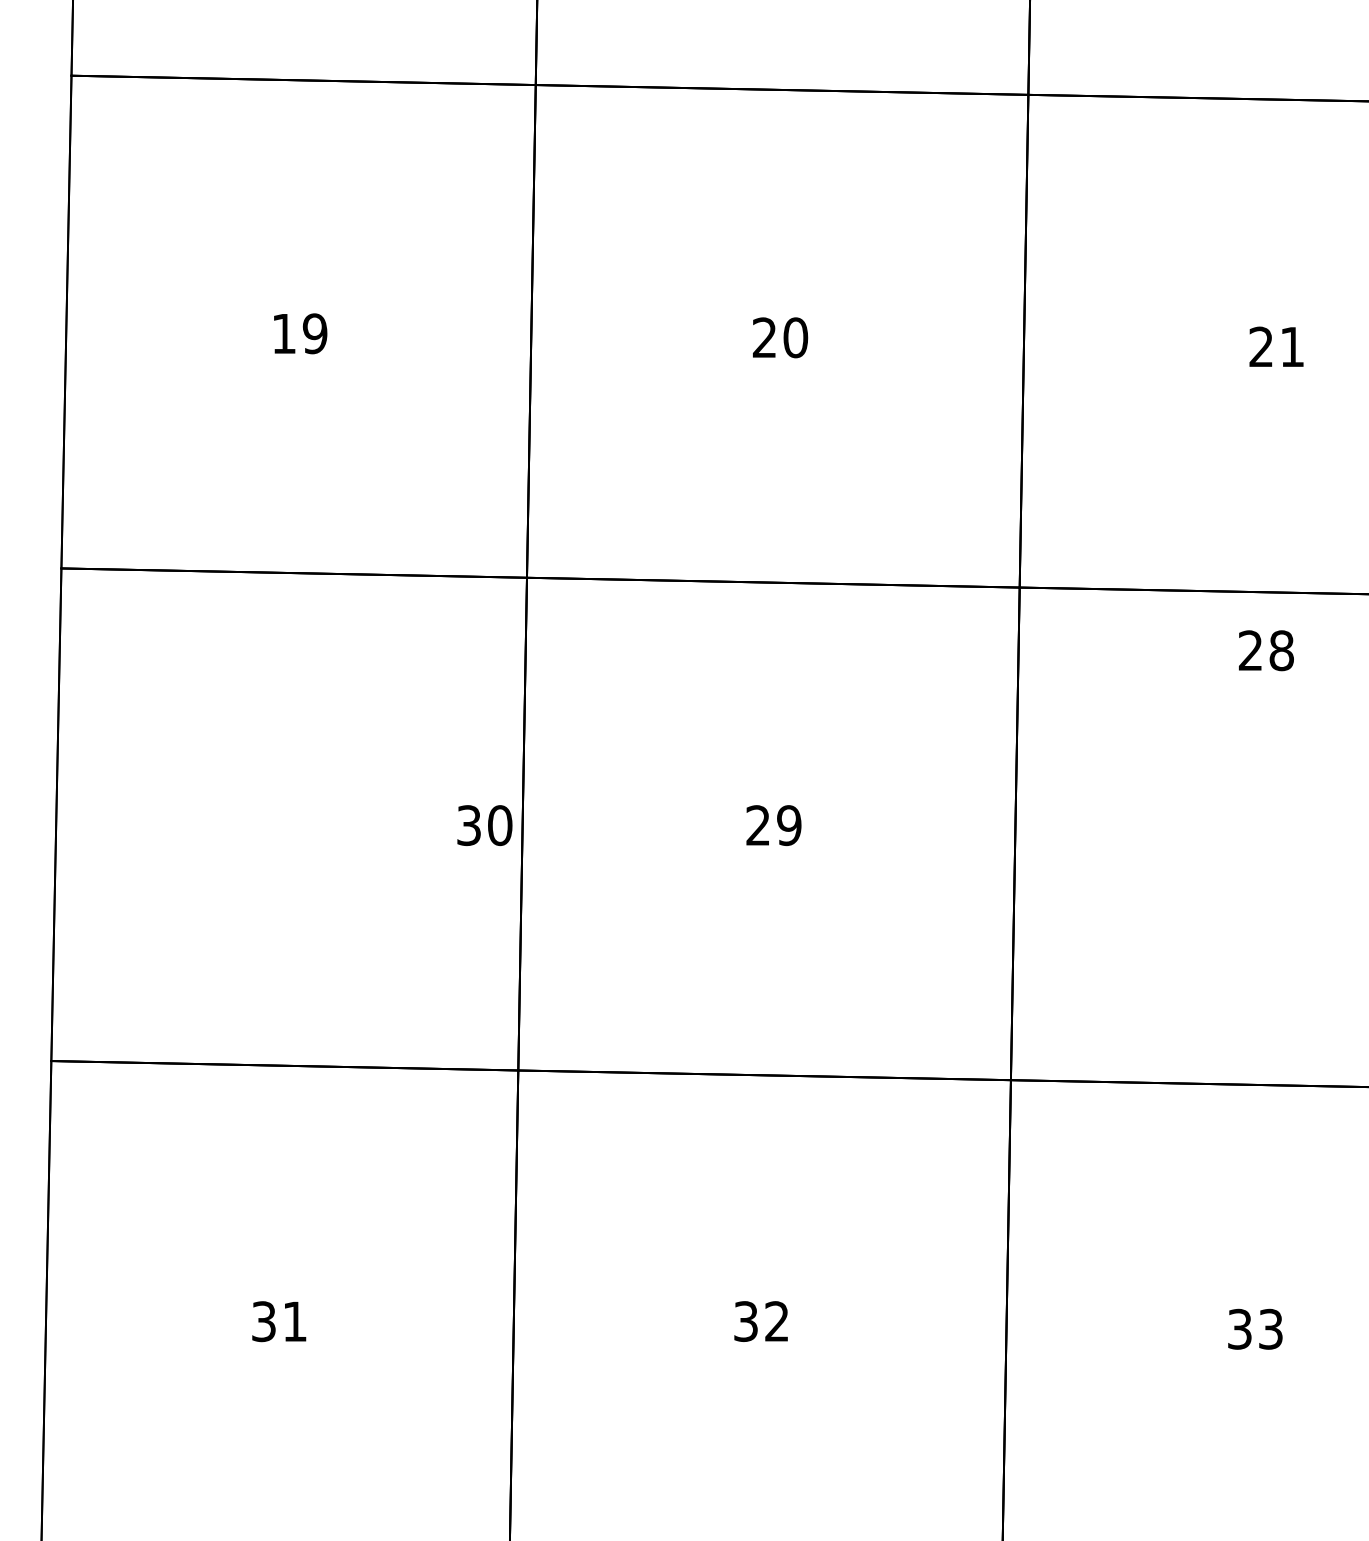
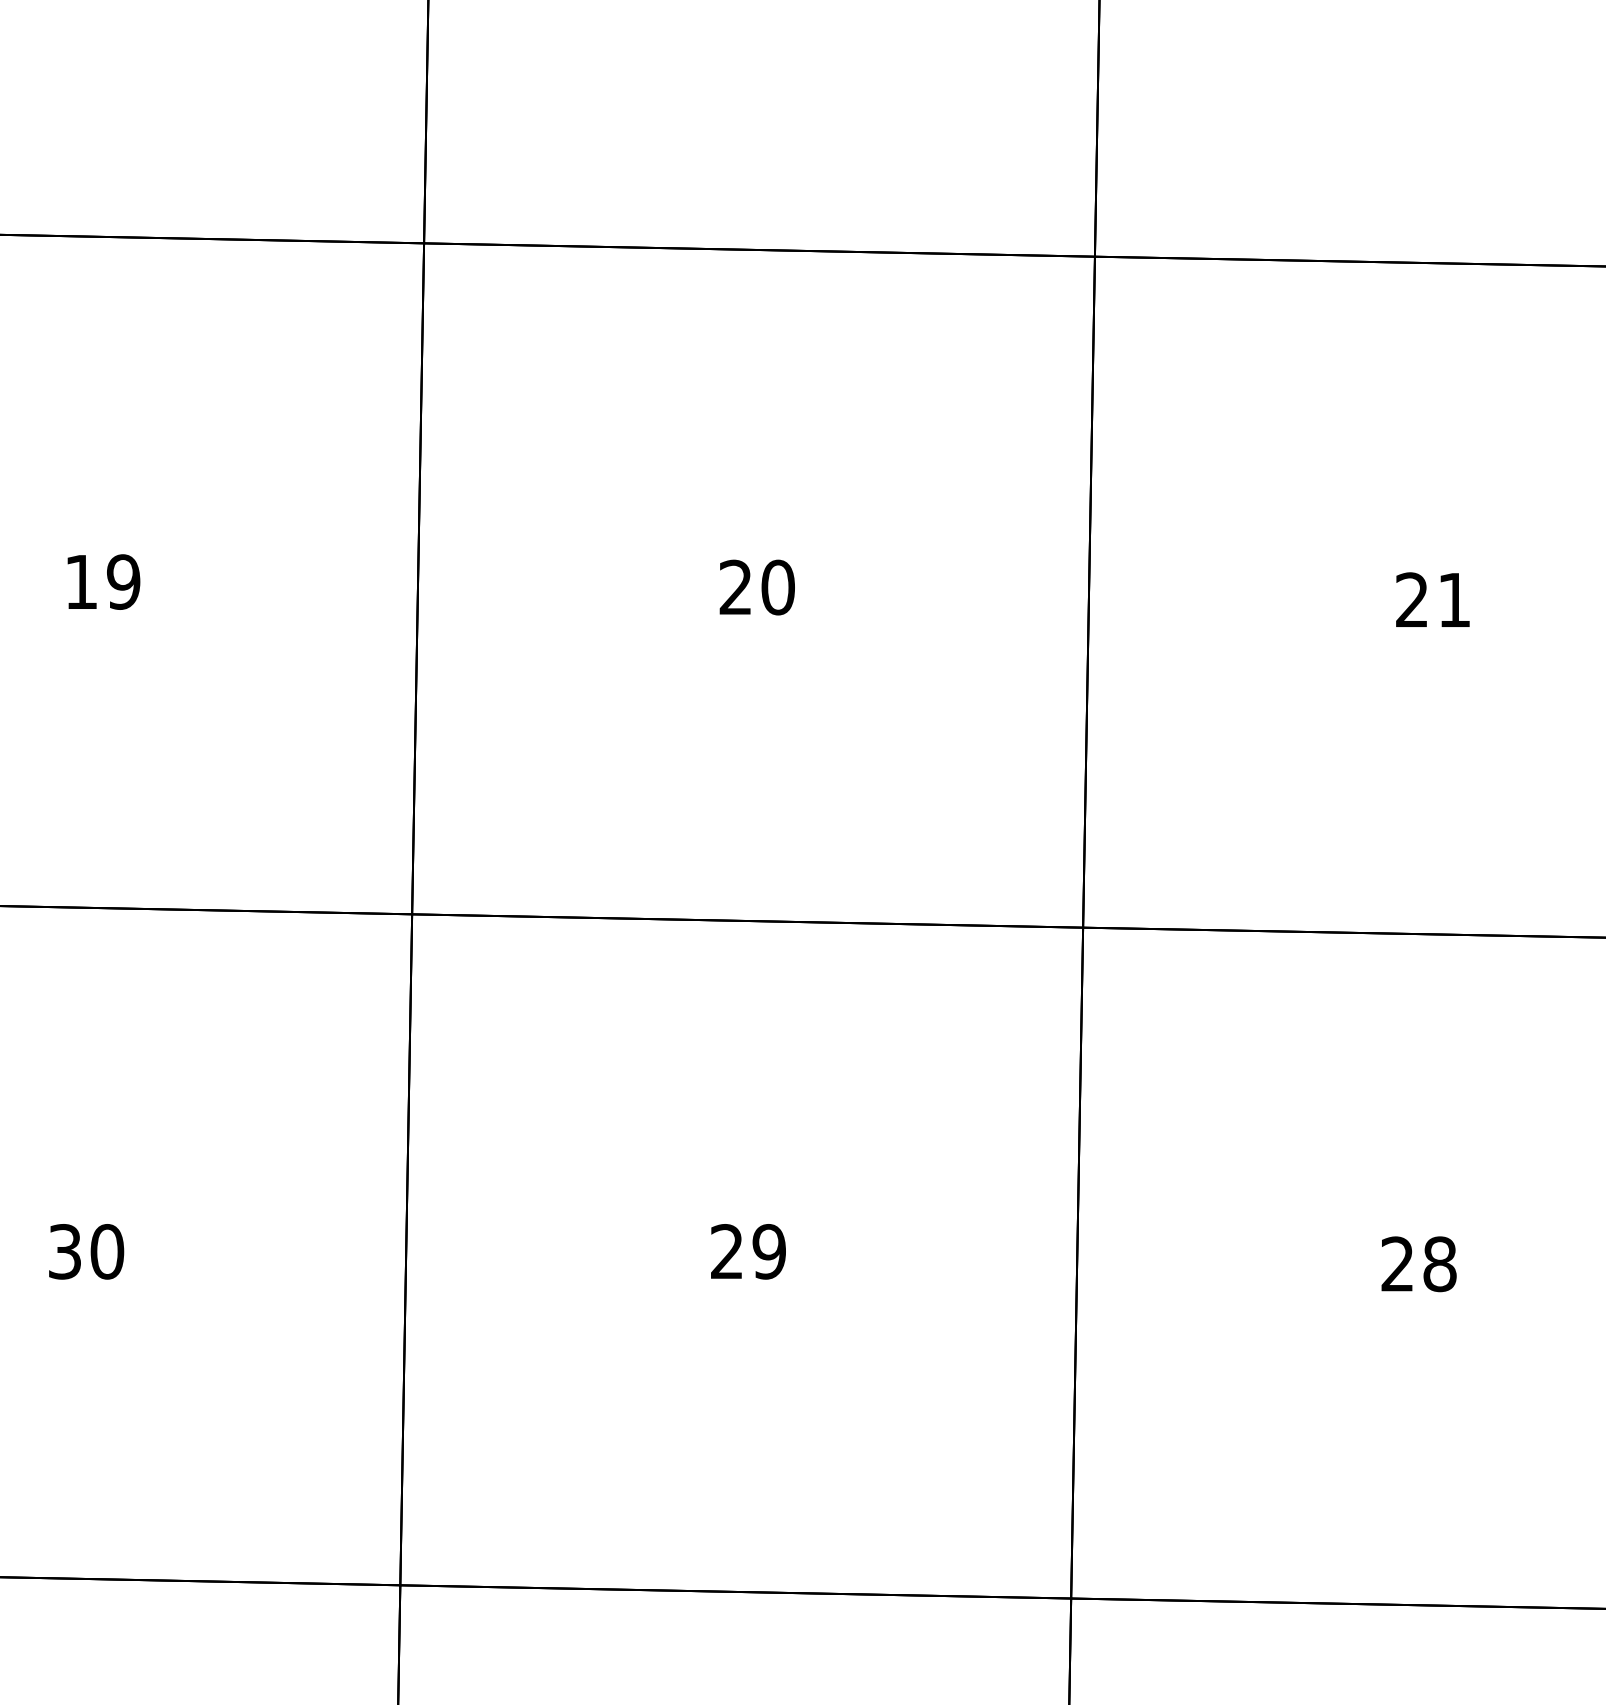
text: (1266, 650) -> (1419, 1263), moved
text: (484, 825) -> (86, 1251), moved

